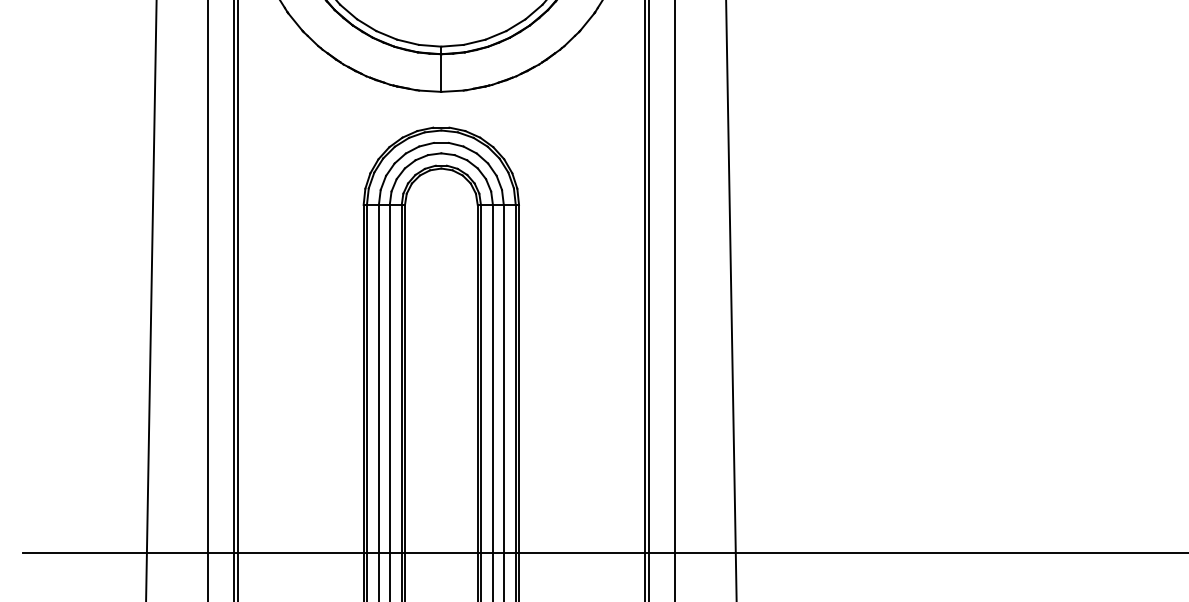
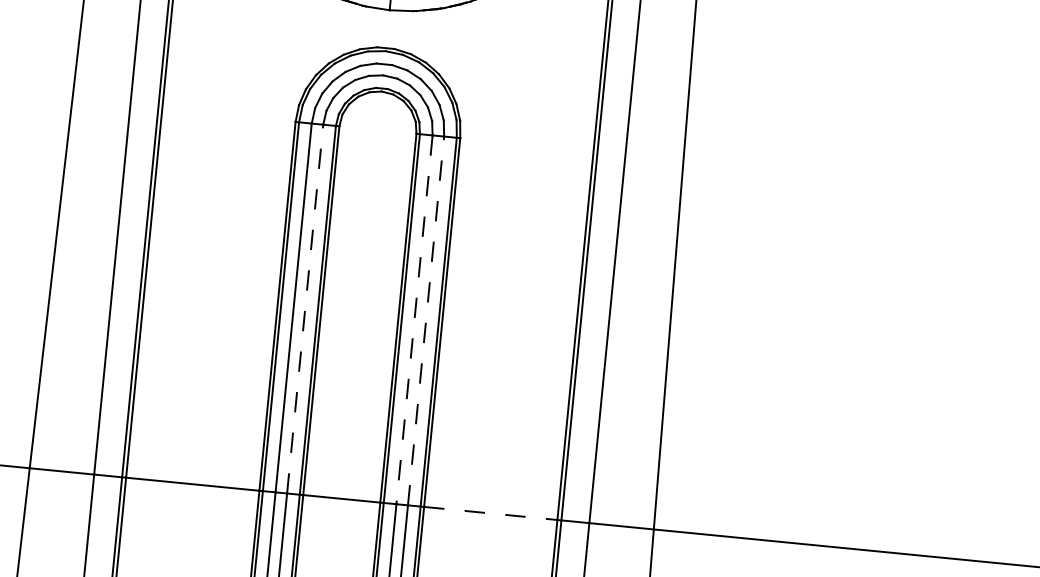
line: (389, 378) -> (304, 308), solid -> dashed
line: (492, 378) -> (414, 319), solid -> dashed
line: (503, 378) -> (425, 320), solid -> dashed
line: (581, 552) -> (490, 512), solid -> dashed

